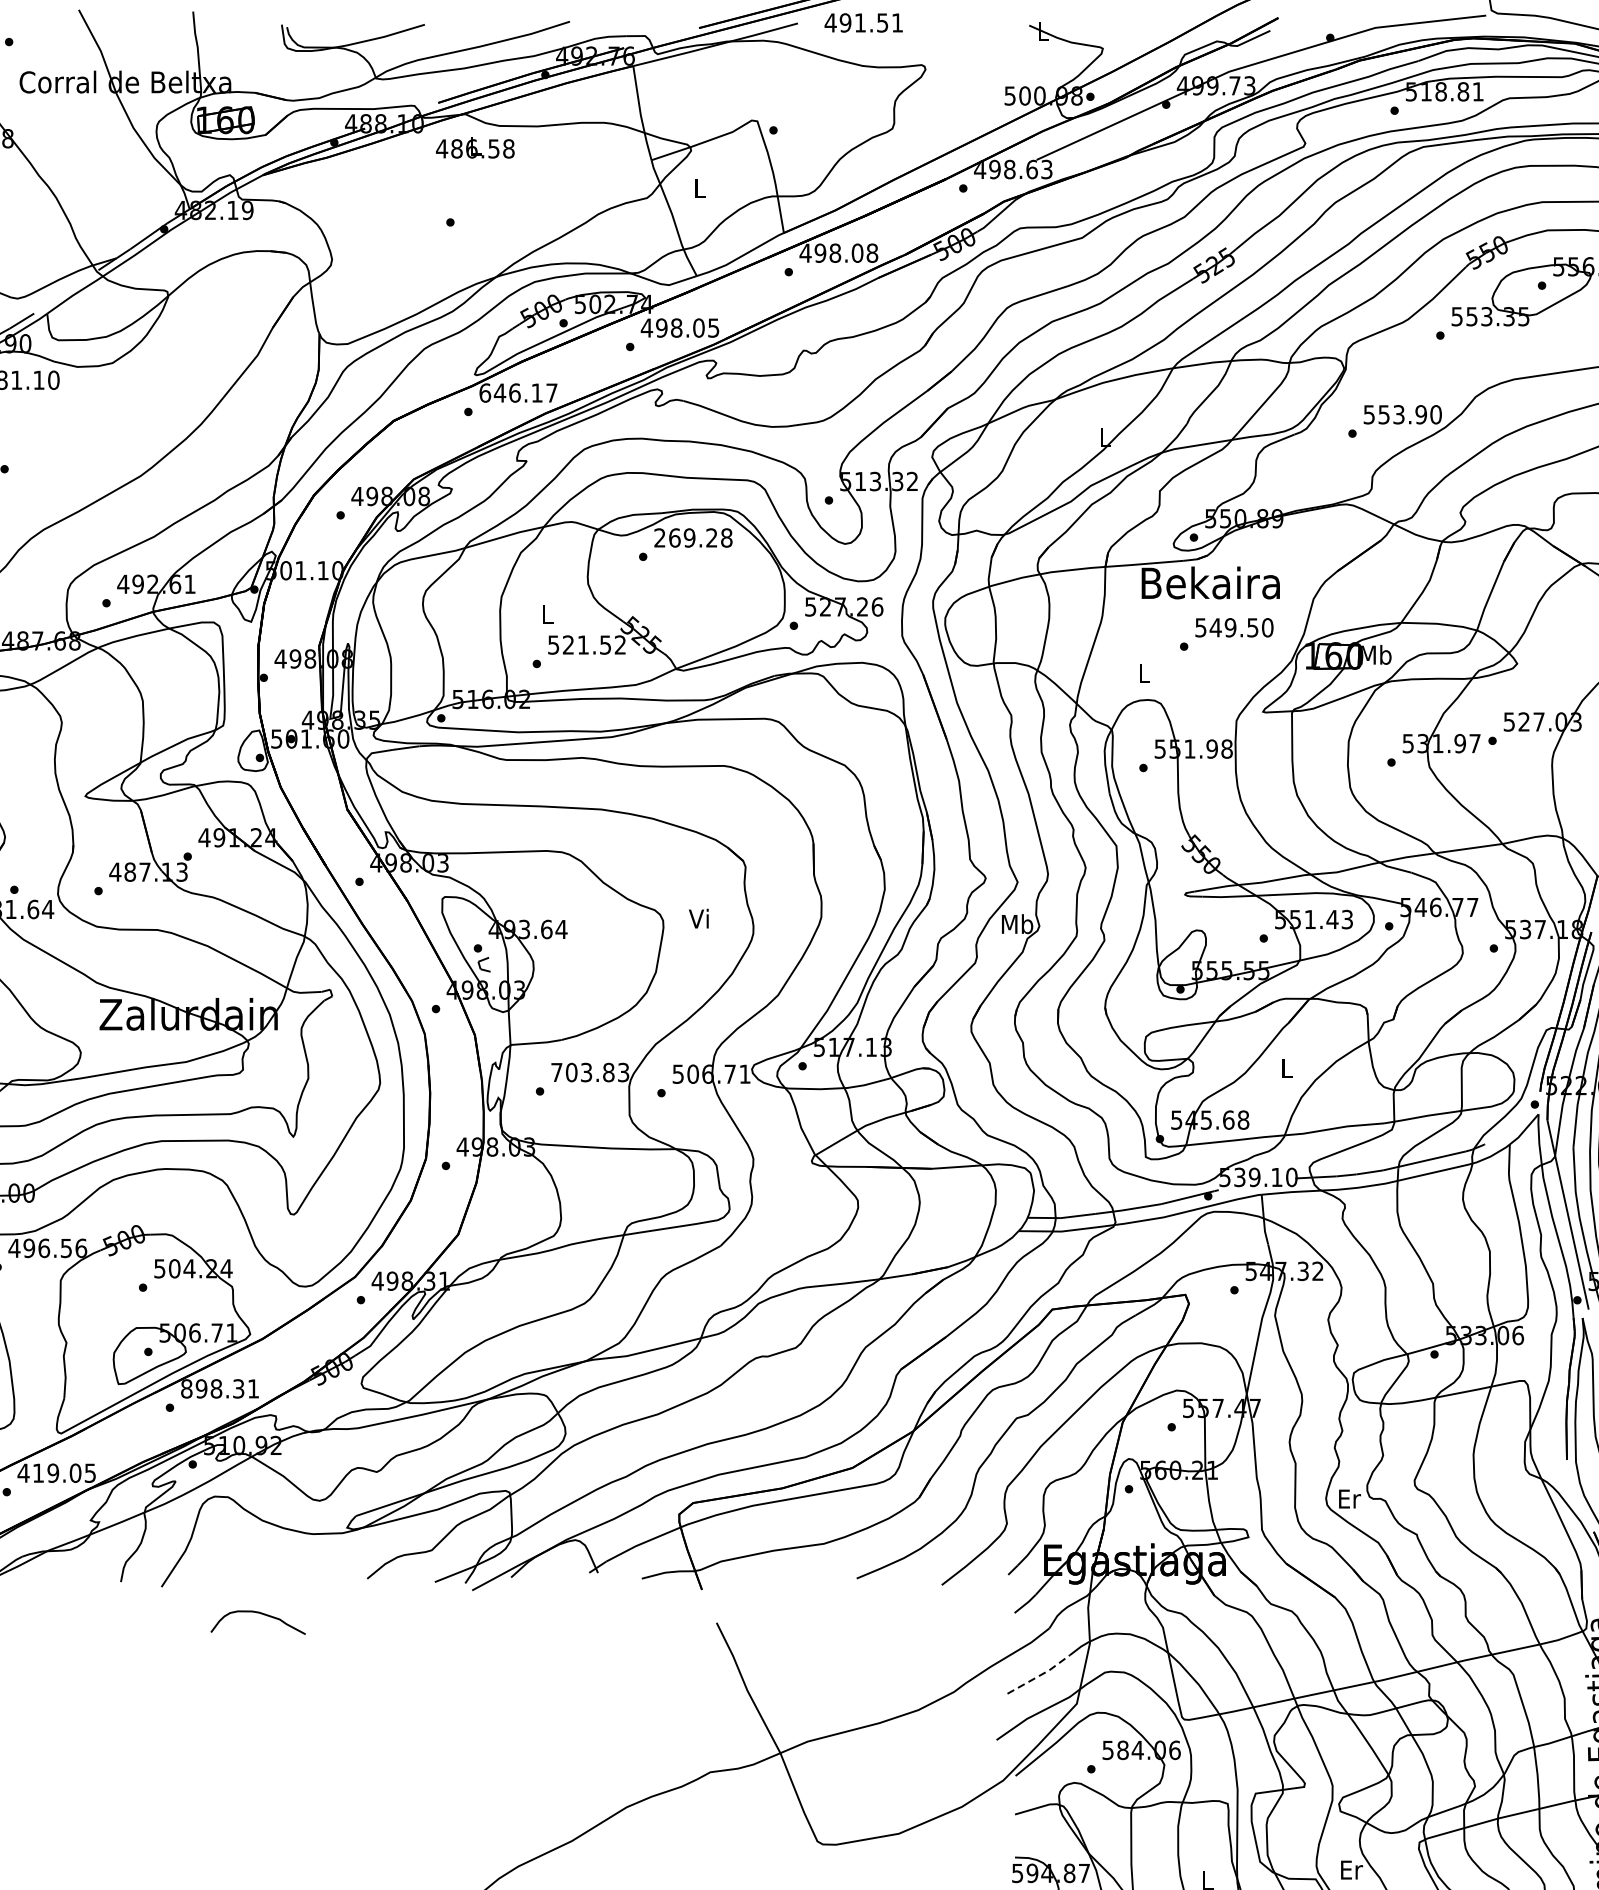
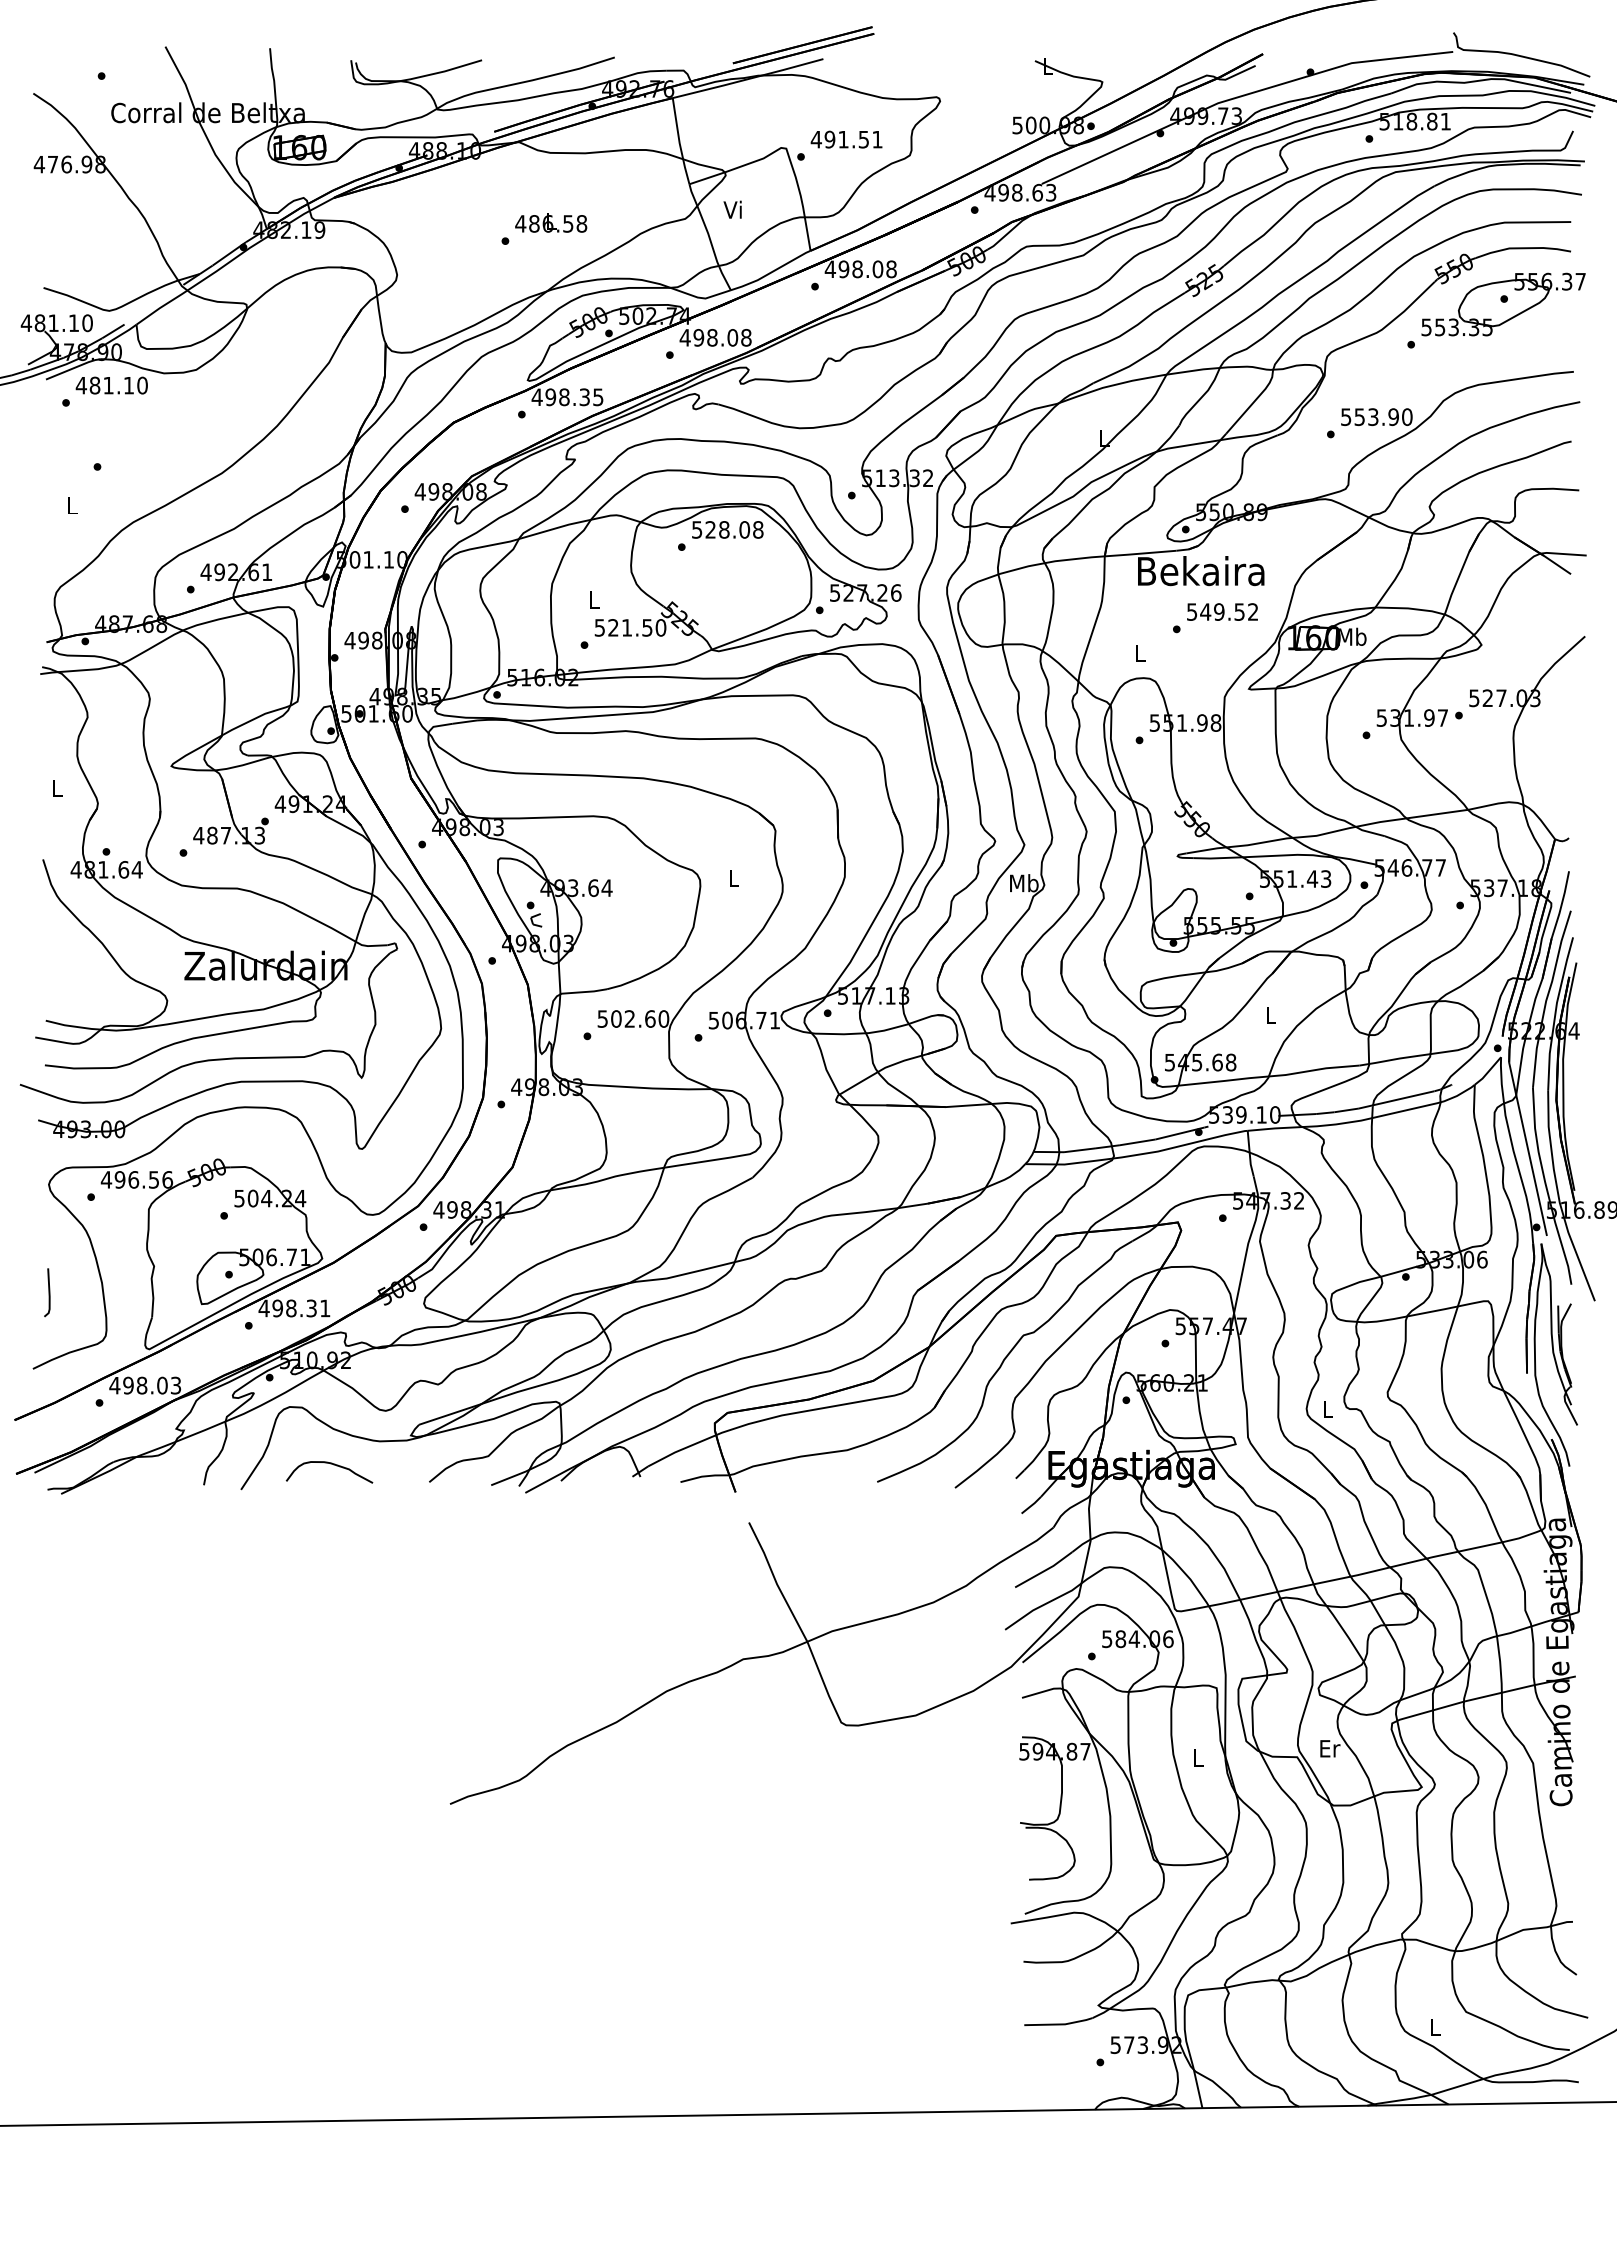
text: (863, 22) -> (846, 139), moved
text: (475, 147) -> (551, 222), moved
text: (698, 187) -> (732, 209), L -> Vi
text: (713, 327) -> (746, 337), 498.05 -> 498.08
text: (518, 393) -> (567, 397), 646.17 -> 498.35
text: (686, 537) -> (721, 529), 269.28 -> 528.08
text: (1268, 627) -> (1253, 611), 549.50 -> 549.52
text: (619, 644) -> (660, 627), 521.52 -> 521.50
text: (698, 918) -> (732, 878), Vi -> L
text: (590, 1071) -> (633, 1018), 703.83 -> 502.60
text: (186, 1388) -> (263, 1308), 898.31 -> 498.31
text: (64, 1473) -> (152, 1385), 419.05 -> 498.03
text: (1349, 1498) -> (1328, 1408), Er -> L
curve: (259, 1614) -> (330, 1464), moved
line: (1040, 1675) -> (1045, 1570), dashed -> solid

